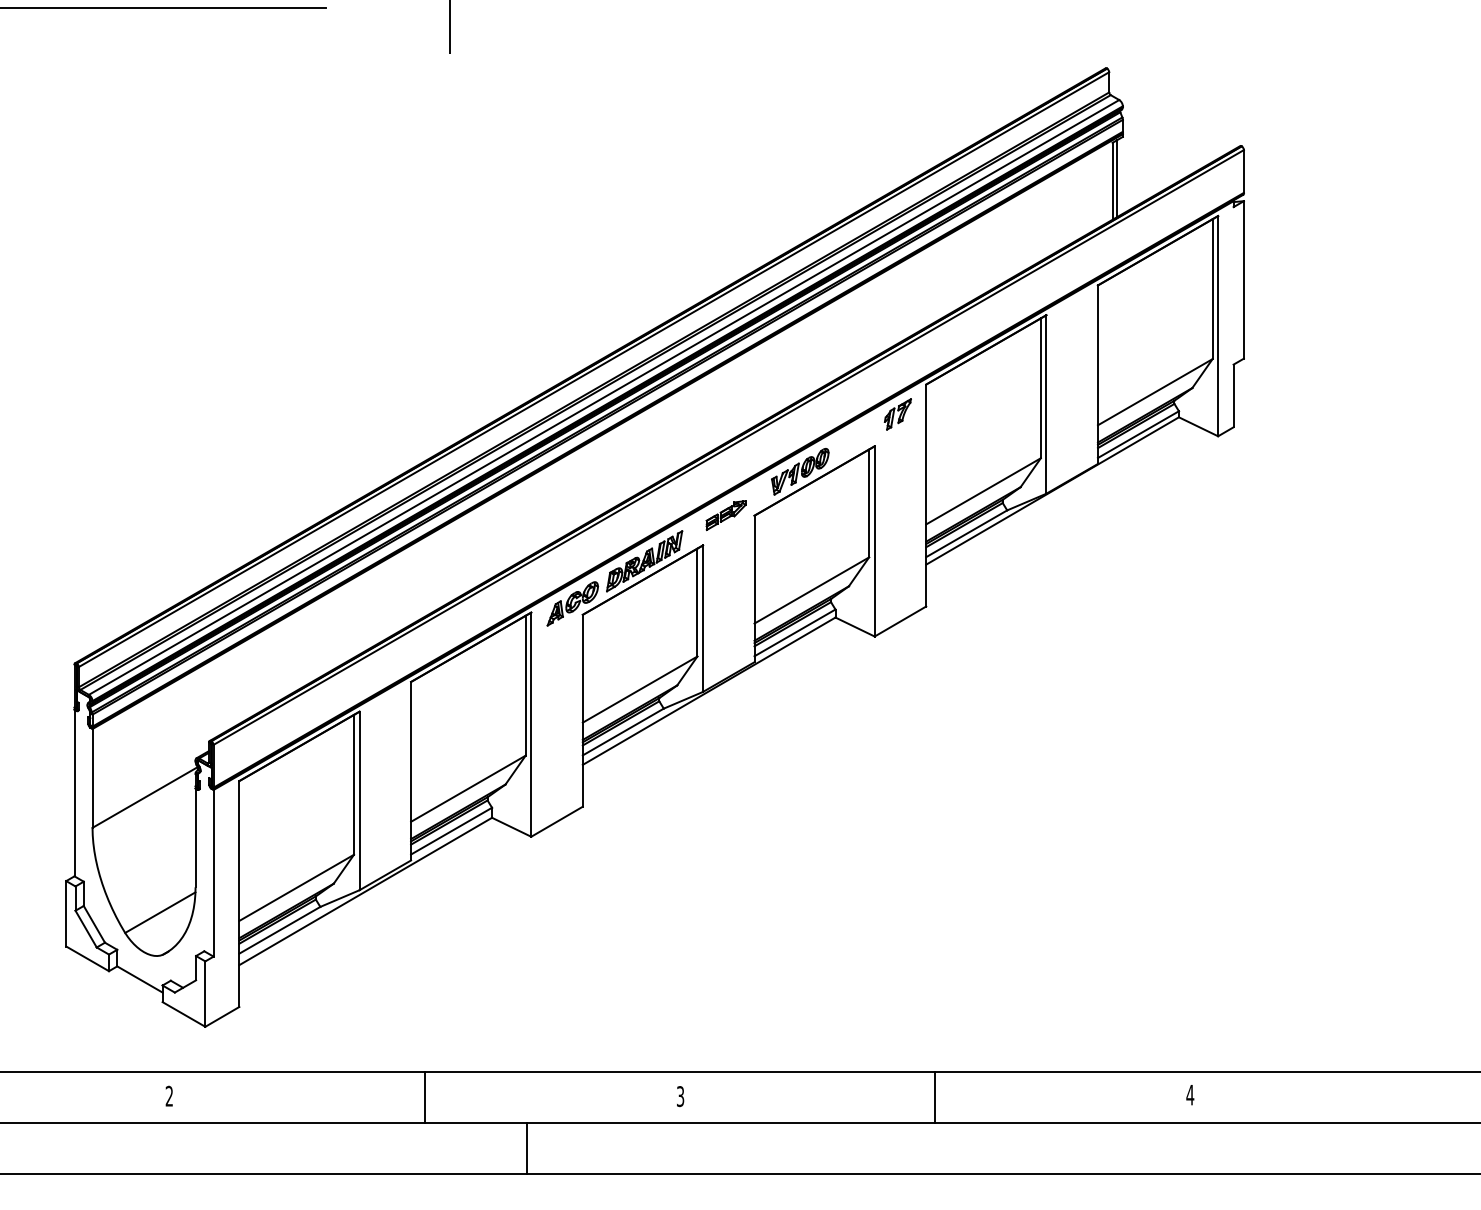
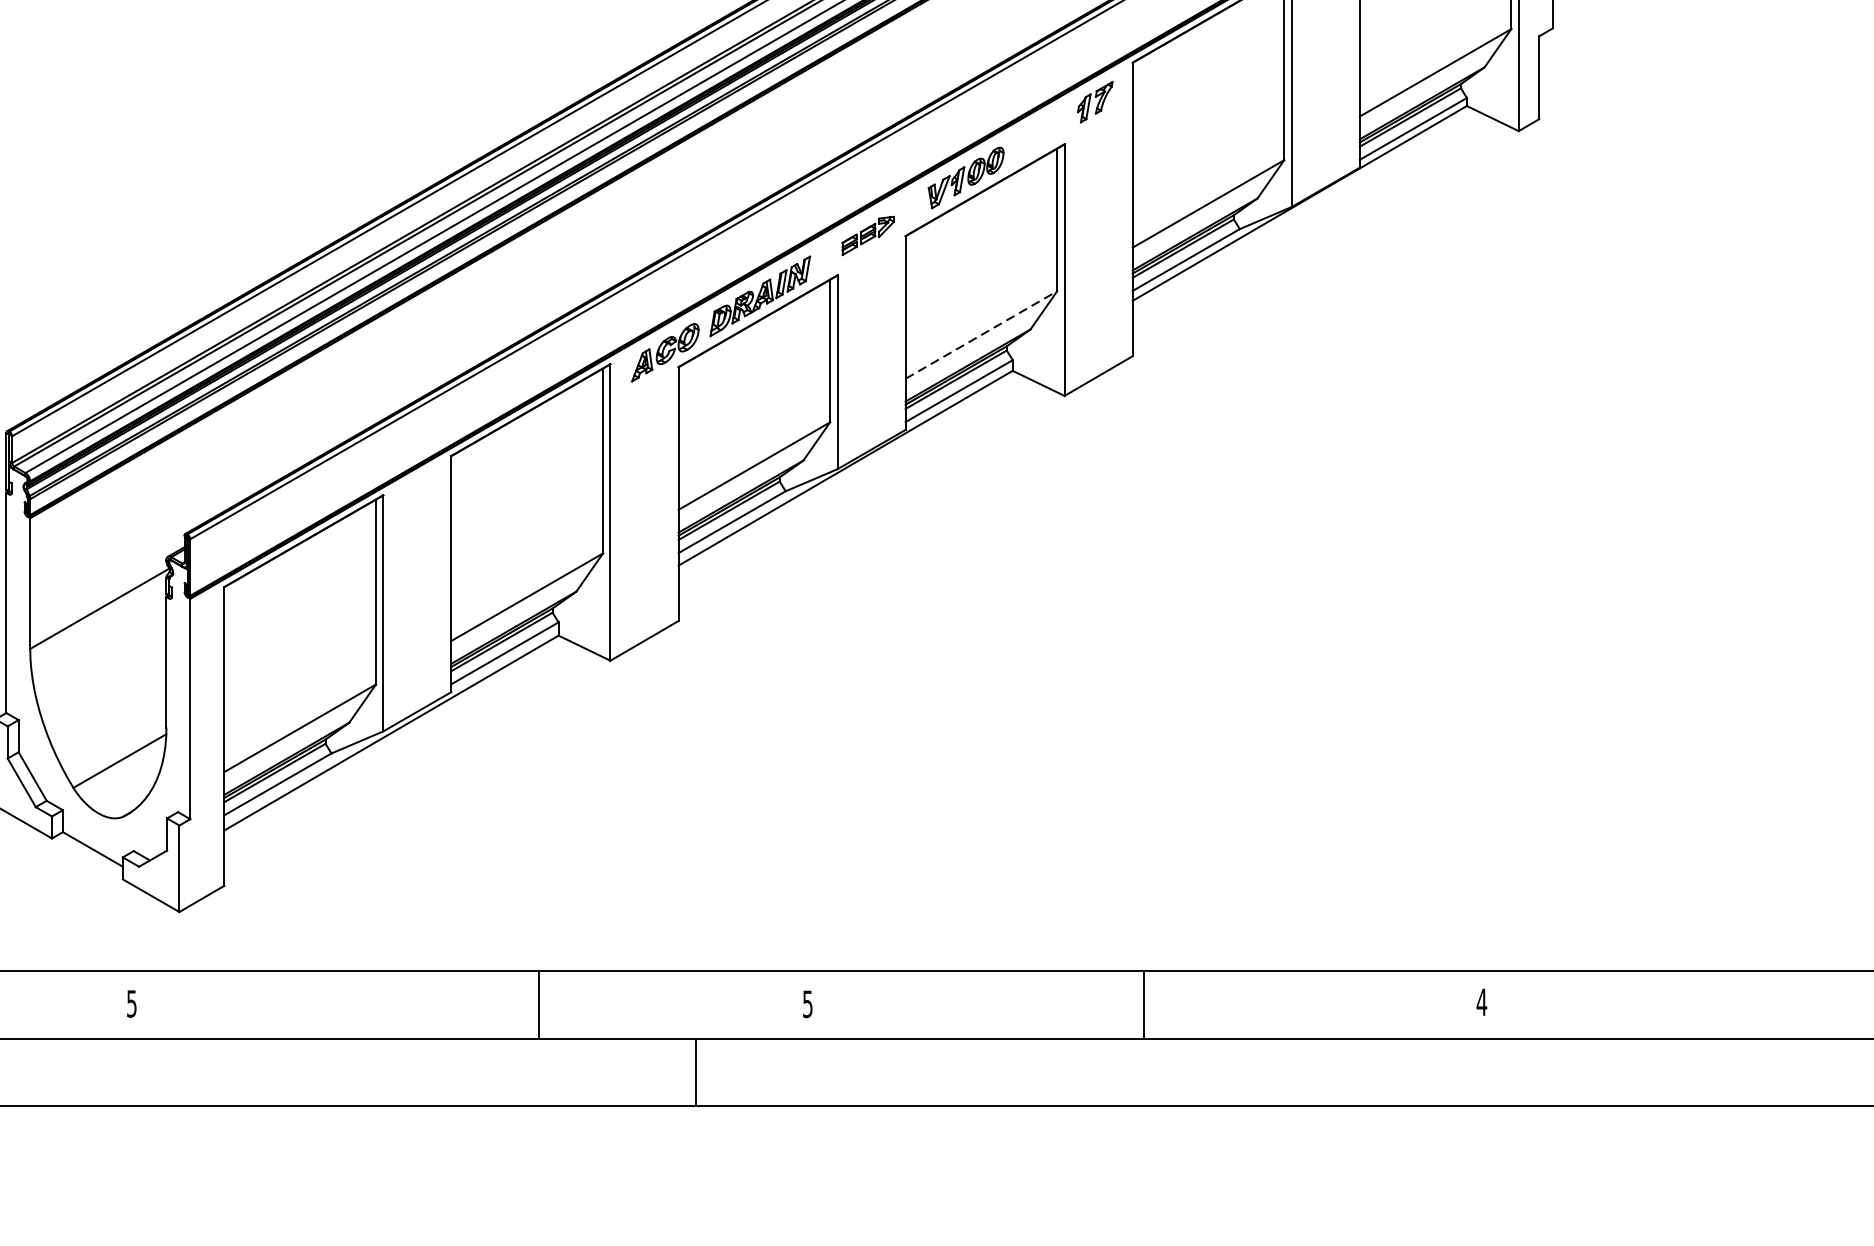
line: (812, 590) -> (982, 335), solid -> dashed
text: (168, 1095) -> (130, 1002), 2 -> 5
text: (680, 1095) -> (807, 1002), 3 -> 5
line: (425, 1096) -> (539, 1004), moved
line: (527, 1147) -> (696, 1071), moved

